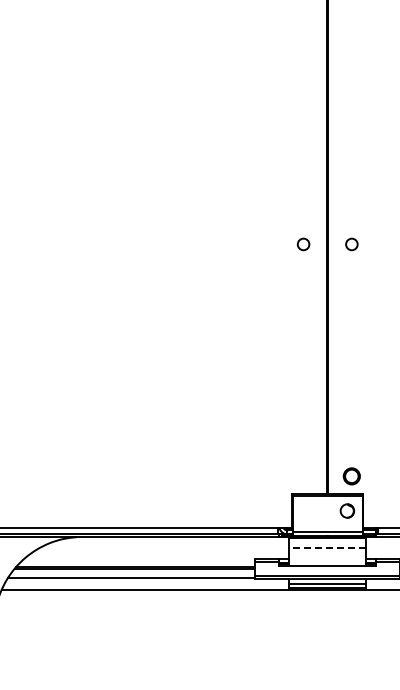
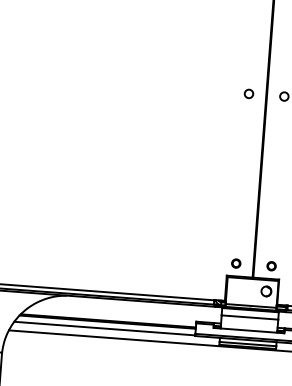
part: (303, 475) -> (236, 263), added
circle: (351, 475) -> (271, 265), size x0.71
line: (327, 548) -> (249, 317), dashed -> solid

